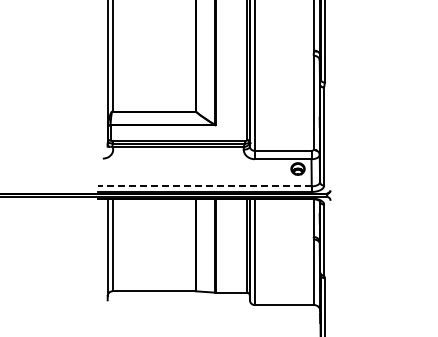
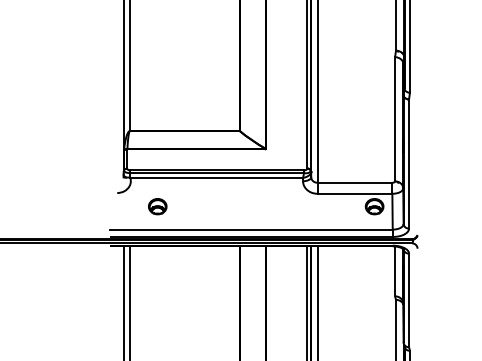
part: (133, 168) -> (157, 206), added
line: (204, 186) -> (251, 229), dashed -> solid

